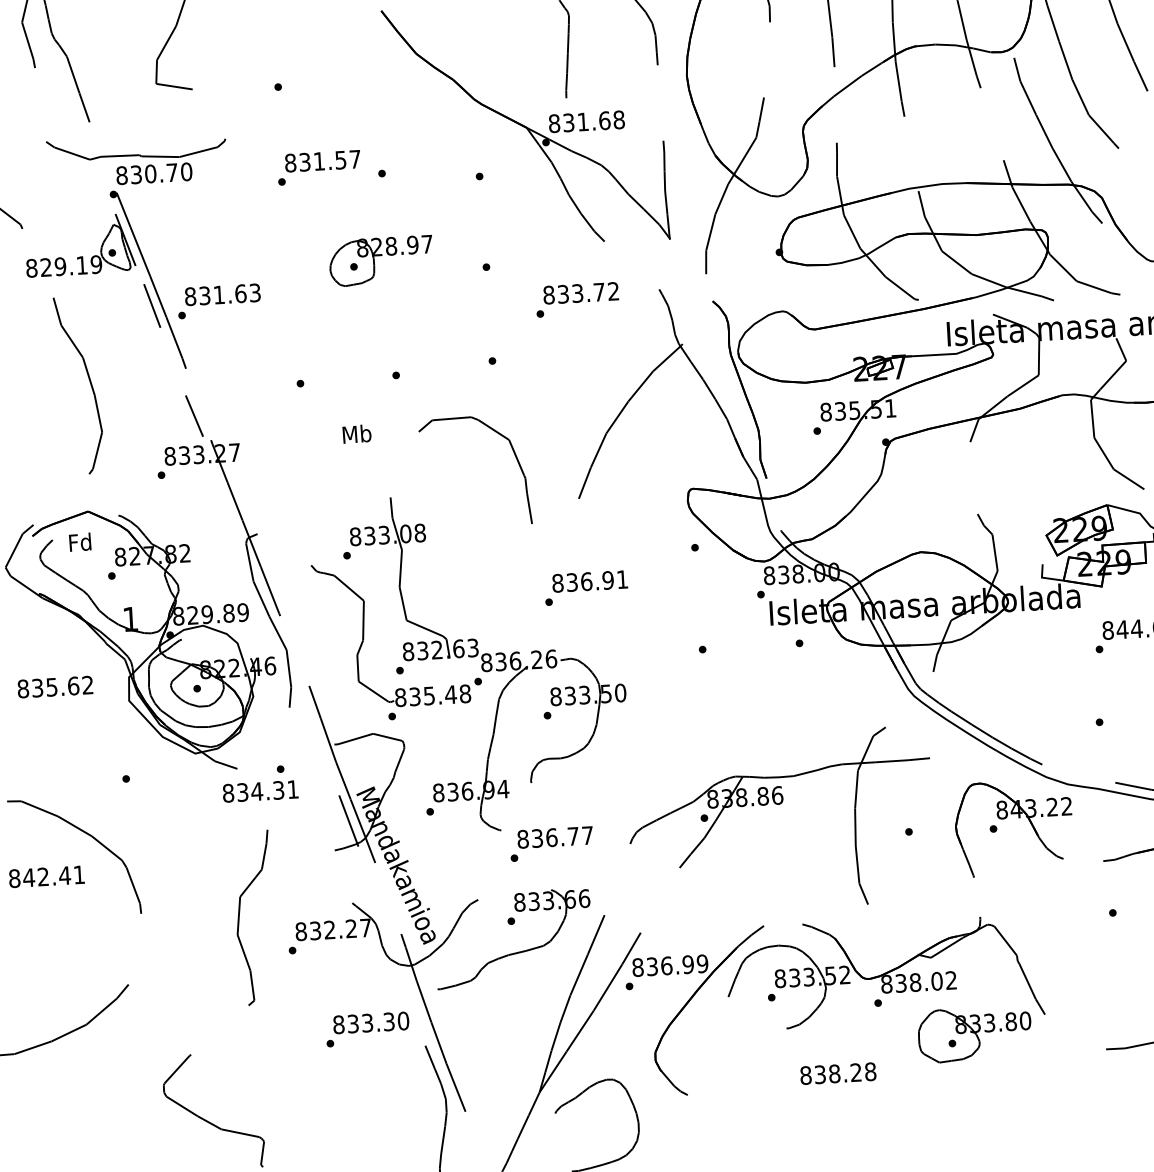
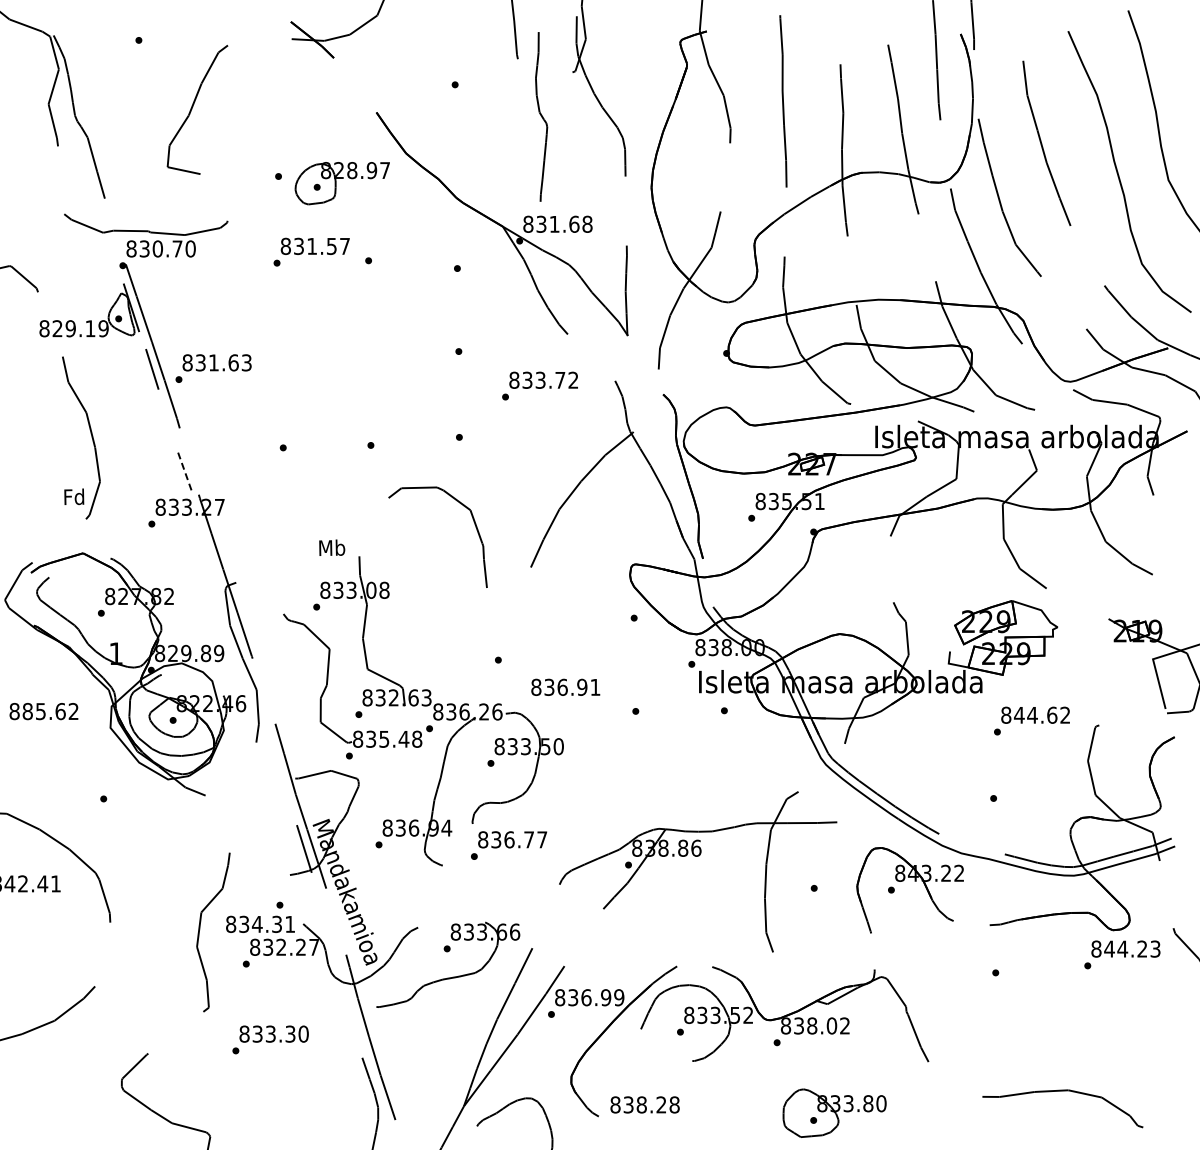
part: (380, 261) -> (341, 183), moved
line: (195, 416) -> (185, 472), solid -> dashed
text: (357, 433) -> (332, 547), moved
text: (80, 541) -> (74, 496), moved
text: (589, 580) -> (565, 686), moved
text: (37, 688) -> (27, 711), 835.62 -> 885.62
text: (260, 782) -> (260, 916), moved
text: (552, 843) -> (509, 845), moved
text: (367, 1029) -> (270, 1039), moved
part: (974, 1033) -> (834, 1112), moved
text: (837, 1073) -> (644, 1104), moved

